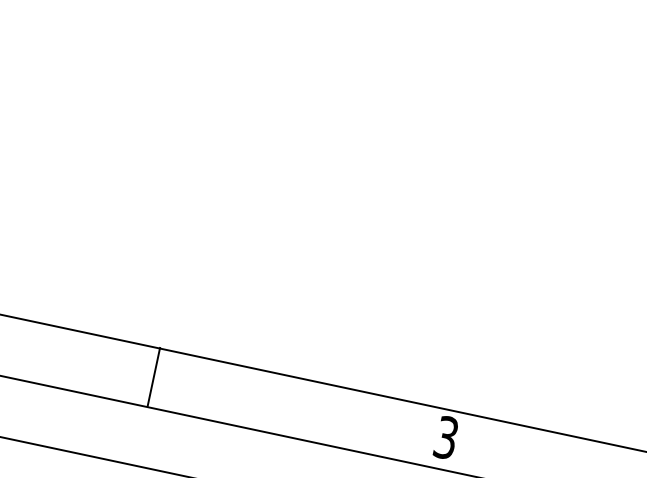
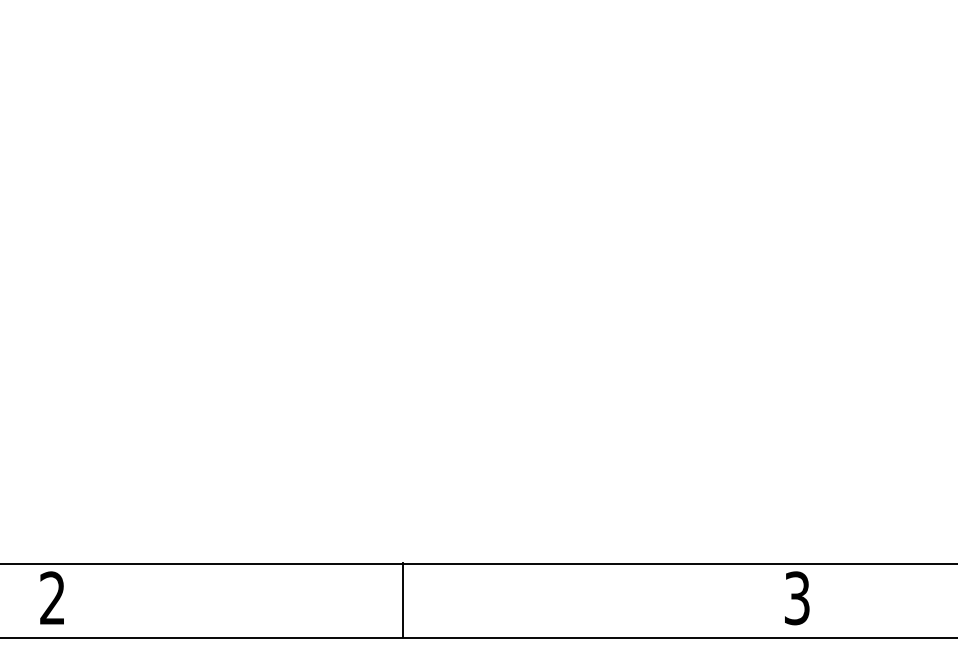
line: (153, 376) -> (402, 599), moved

